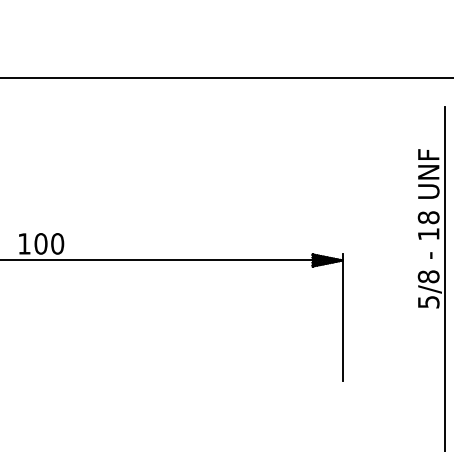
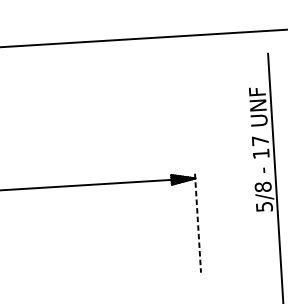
text: (428, 217) -> (260, 140), 18 -> 17
line: (342, 318) -> (197, 223), solid -> dashed

